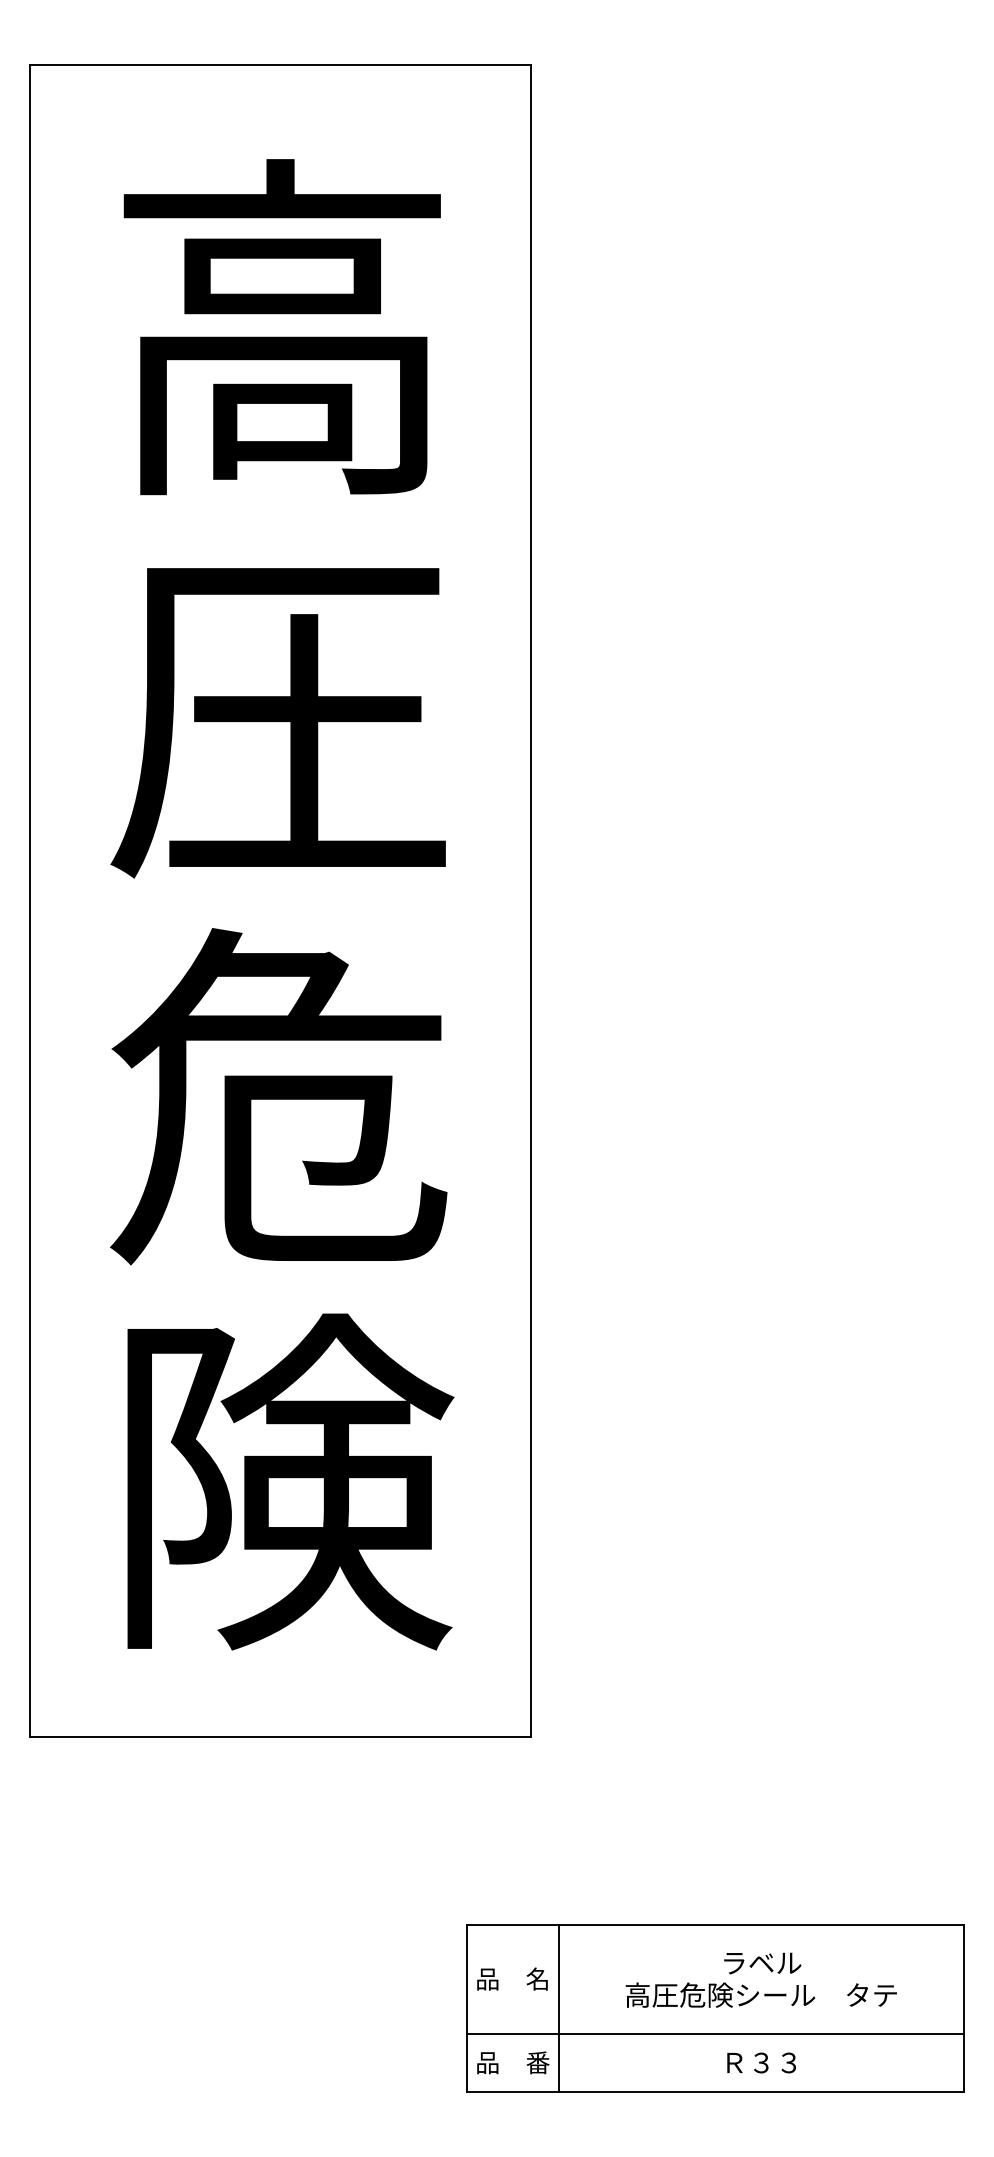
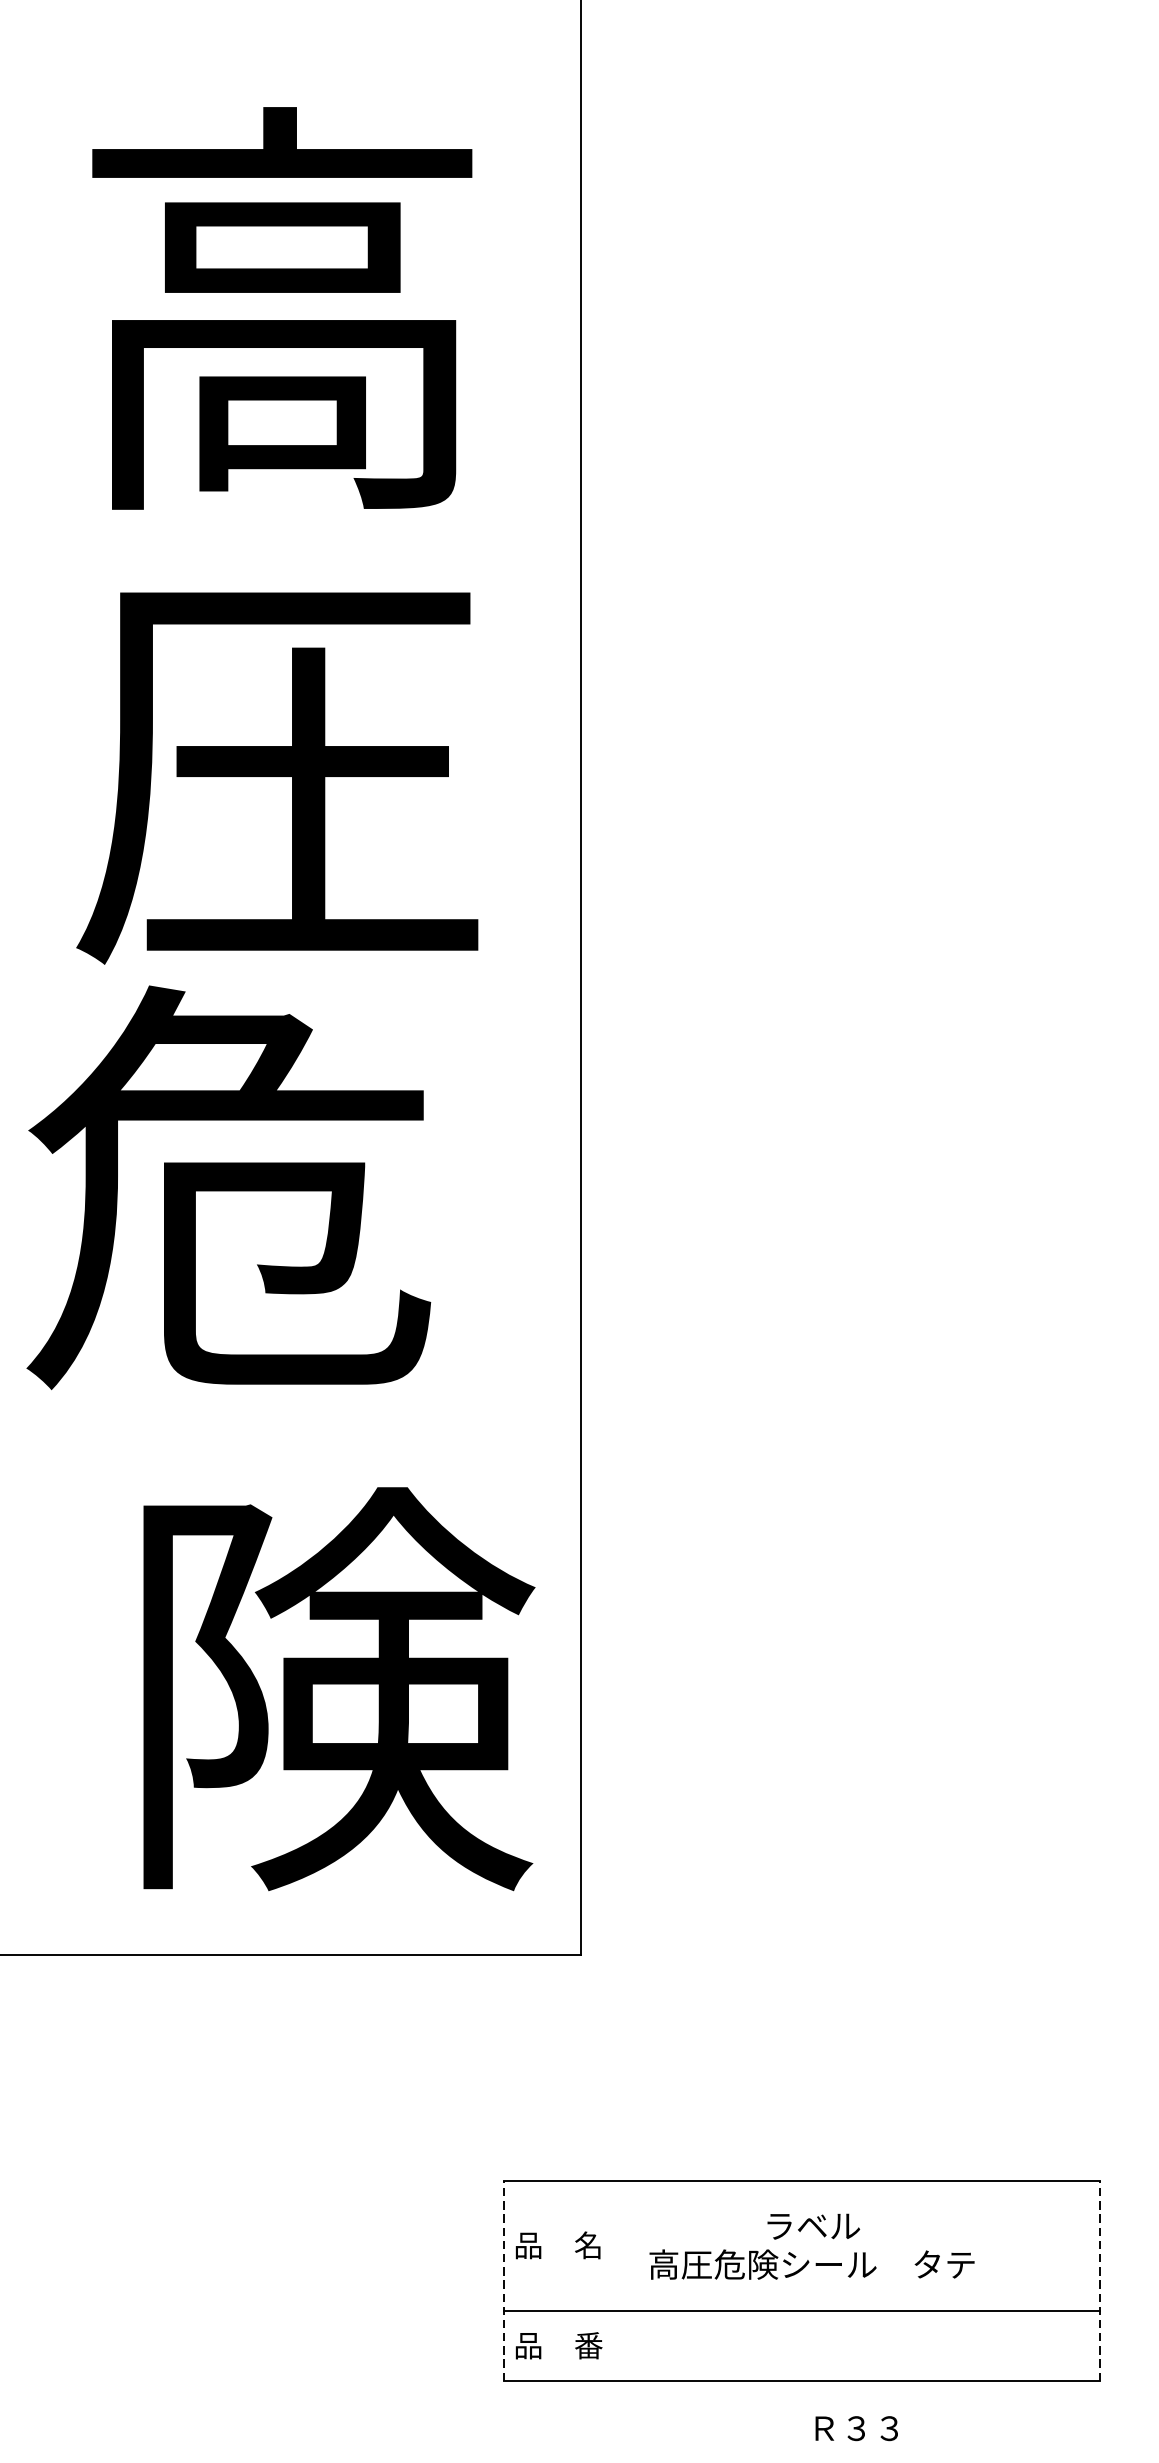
text: (281, 327) -> (281, 308), moved
text: (277, 723) -> (276, 778), moved
text: (278, 1096) -> (228, 1187), moved
text: (290, 1481) -> (338, 1688), moved
text: (760, 1979) -> (811, 2245), moved
line: (466, 2008) -> (503, 2280), solid -> dashed
line: (558, 2008) -> (613, 2280), removed
line: (964, 2008) -> (1099, 2280), solid -> dashed
text: (761, 2062) -> (856, 2428), moved

